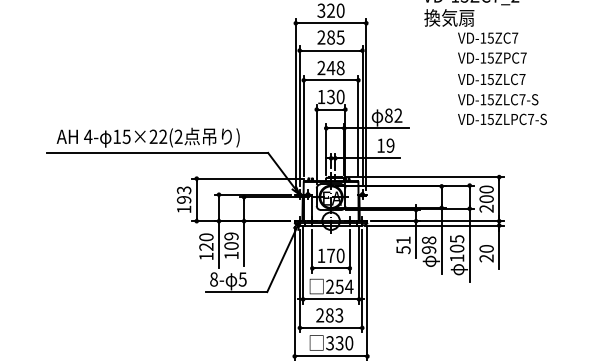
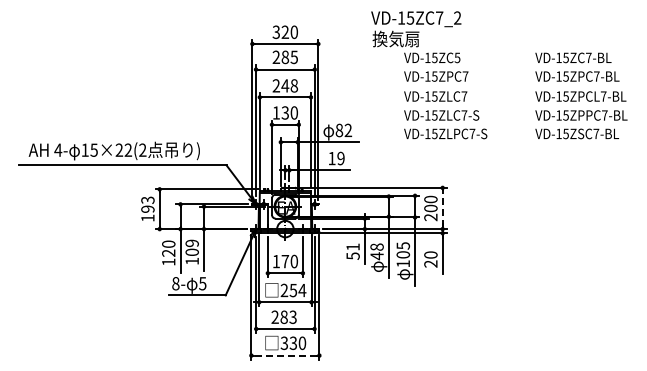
text: (515, 37) -> (457, 57), VD-15ZC7 -> VD-15ZC5
line: (499, 199) -> (442, 208), solid -> dashed
text: (428, 250) -> (376, 256), 98 -> 48
line: (331, 356) -> (285, 355), solid -> dashed

